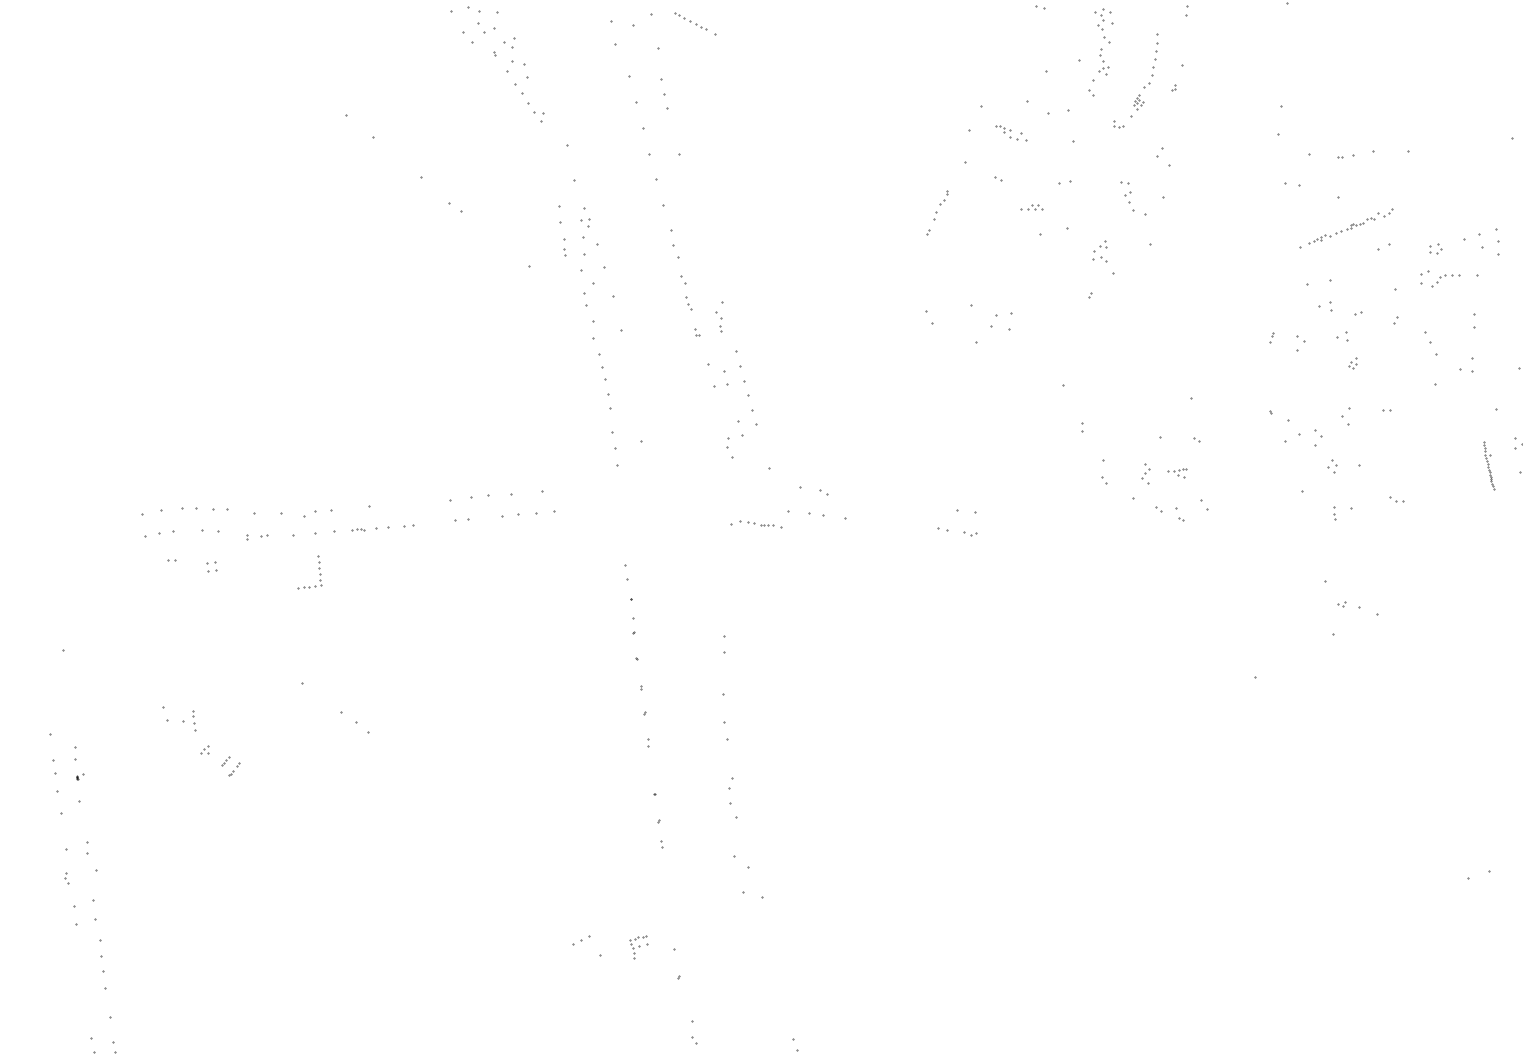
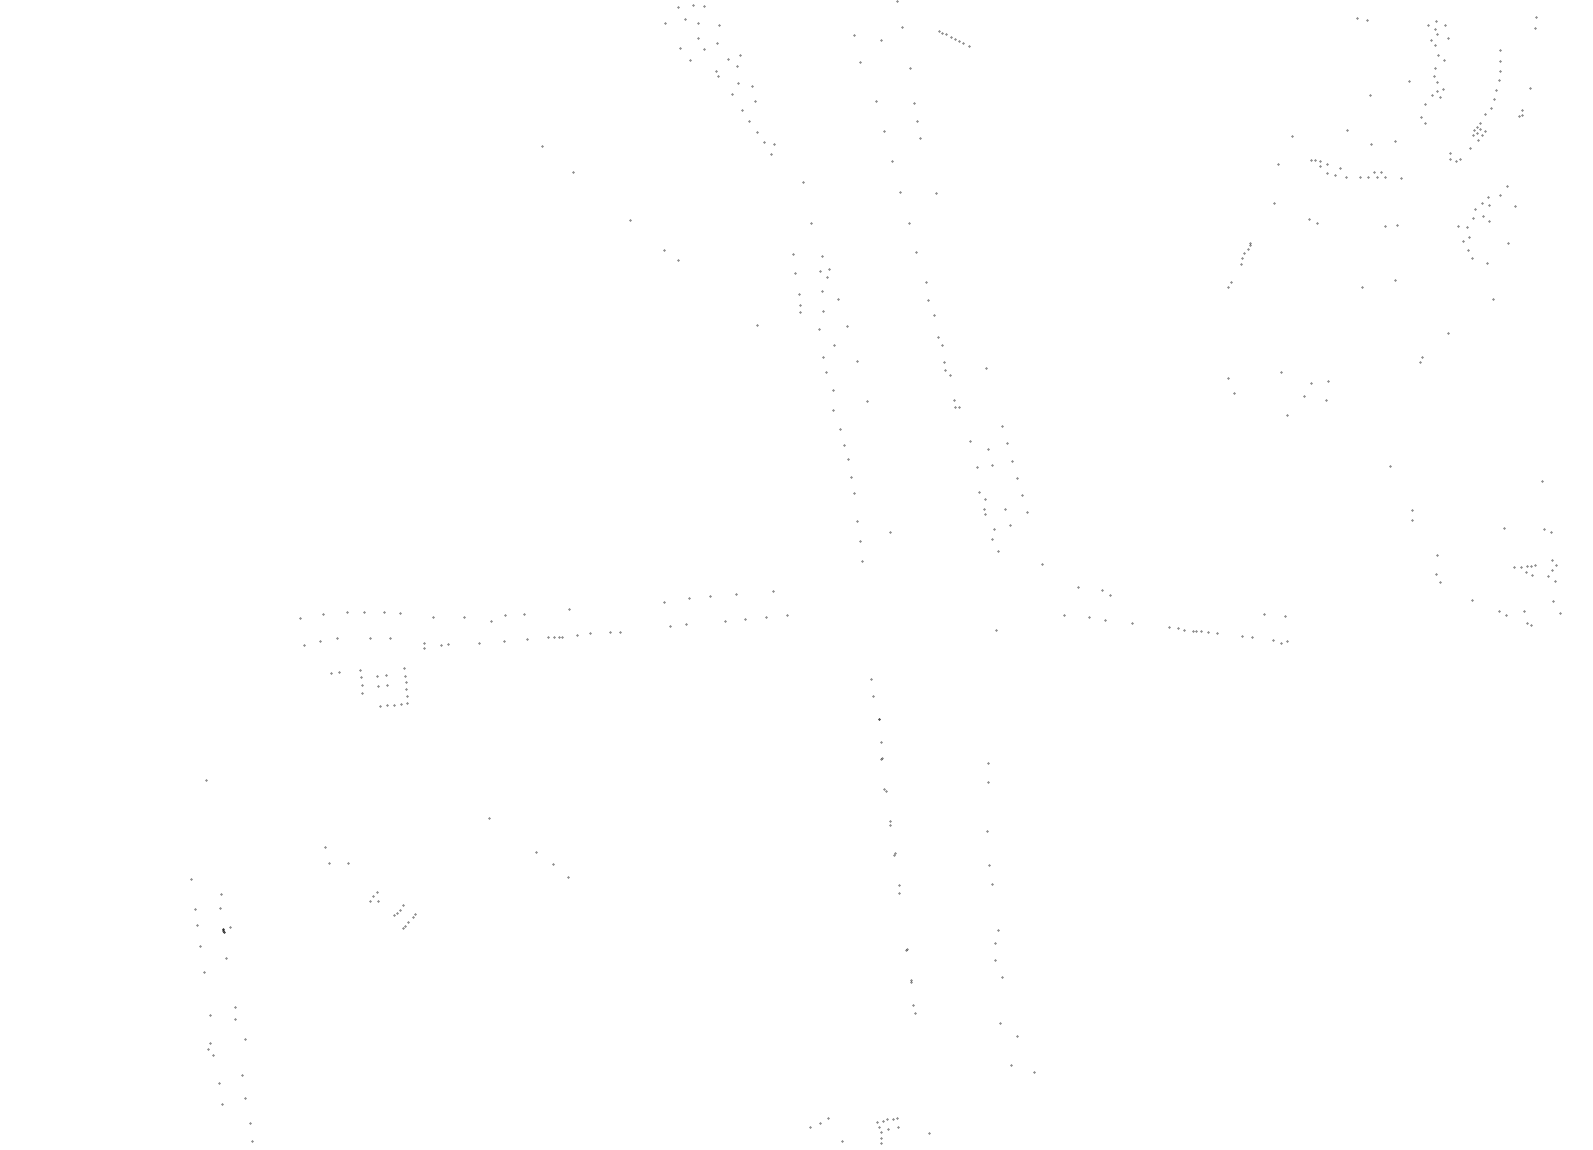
part: (694, 24) -> (953, 39), size x0.62
part: (941, 205) -> (1245, 253), size x0.62
part: (1031, 207) -> (1372, 175), moved
part: (1099, 251) -> (1481, 209), moved
part: (718, 321) -> (981, 503), moved
part: (1145, 473) -> (1552, 570), moved
part: (760, 524) -> (1192, 630), moved
part: (318, 568) -> (404, 682), moved
part: (194, 720) -> (362, 681), moved

